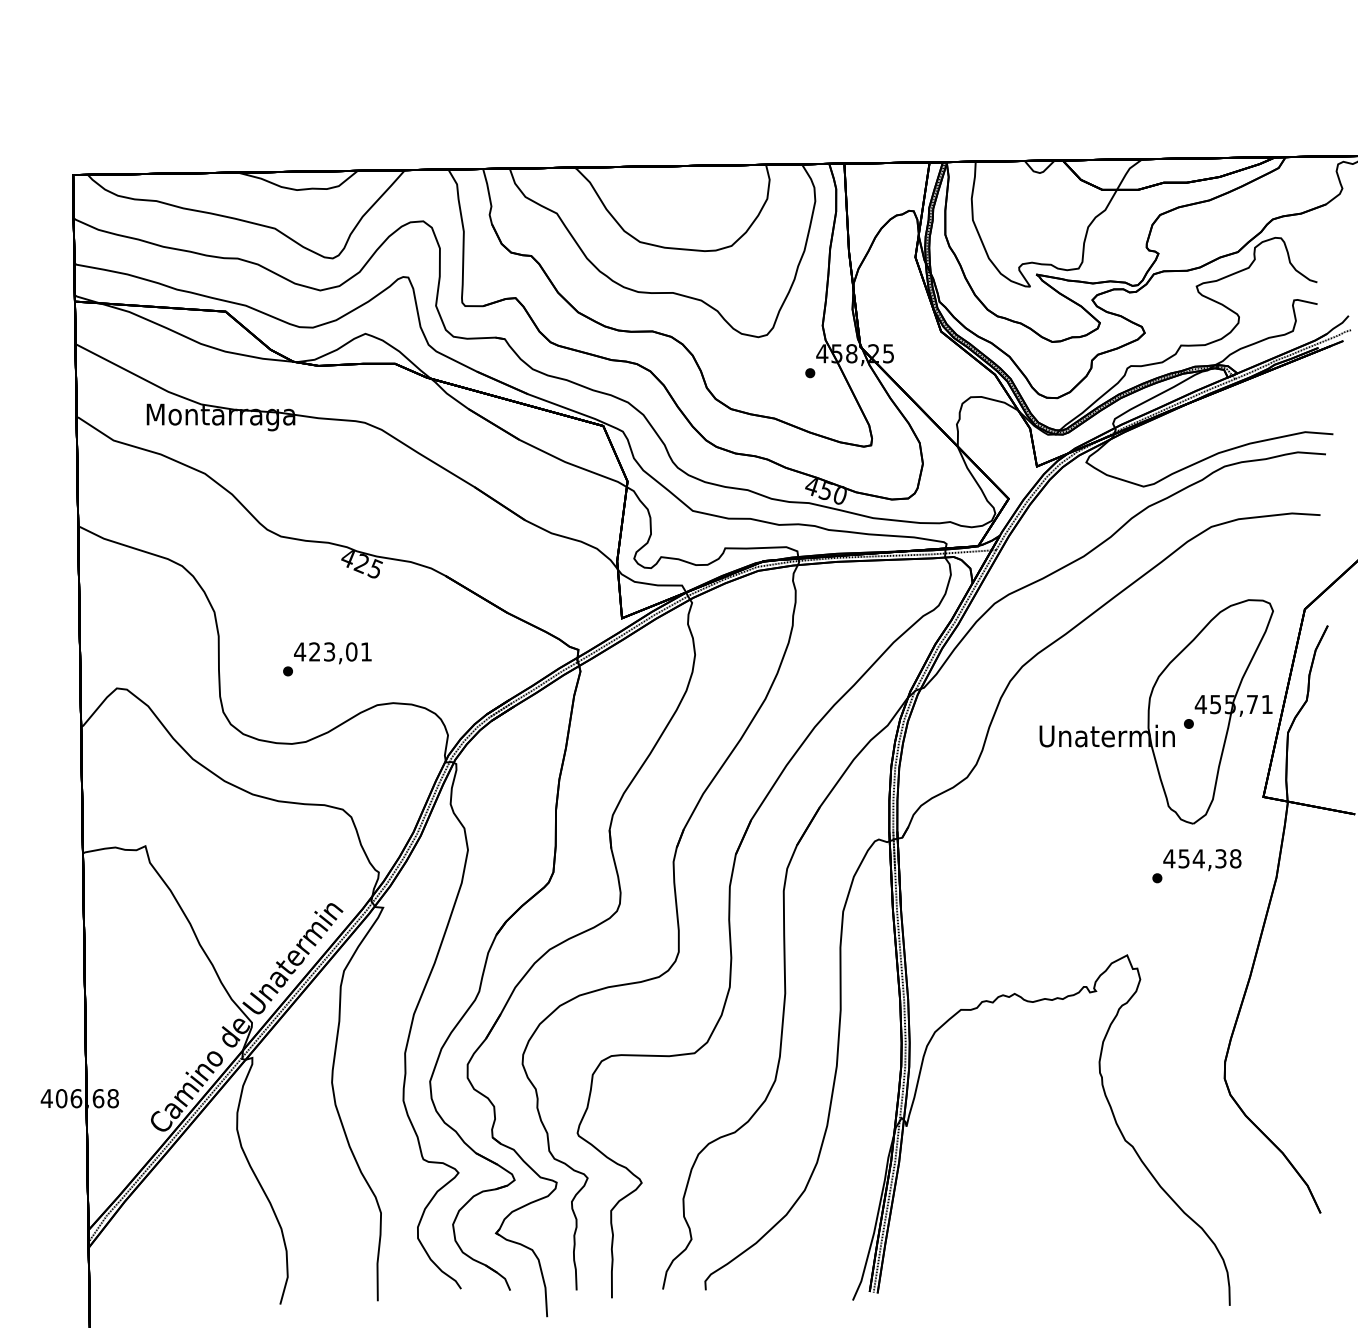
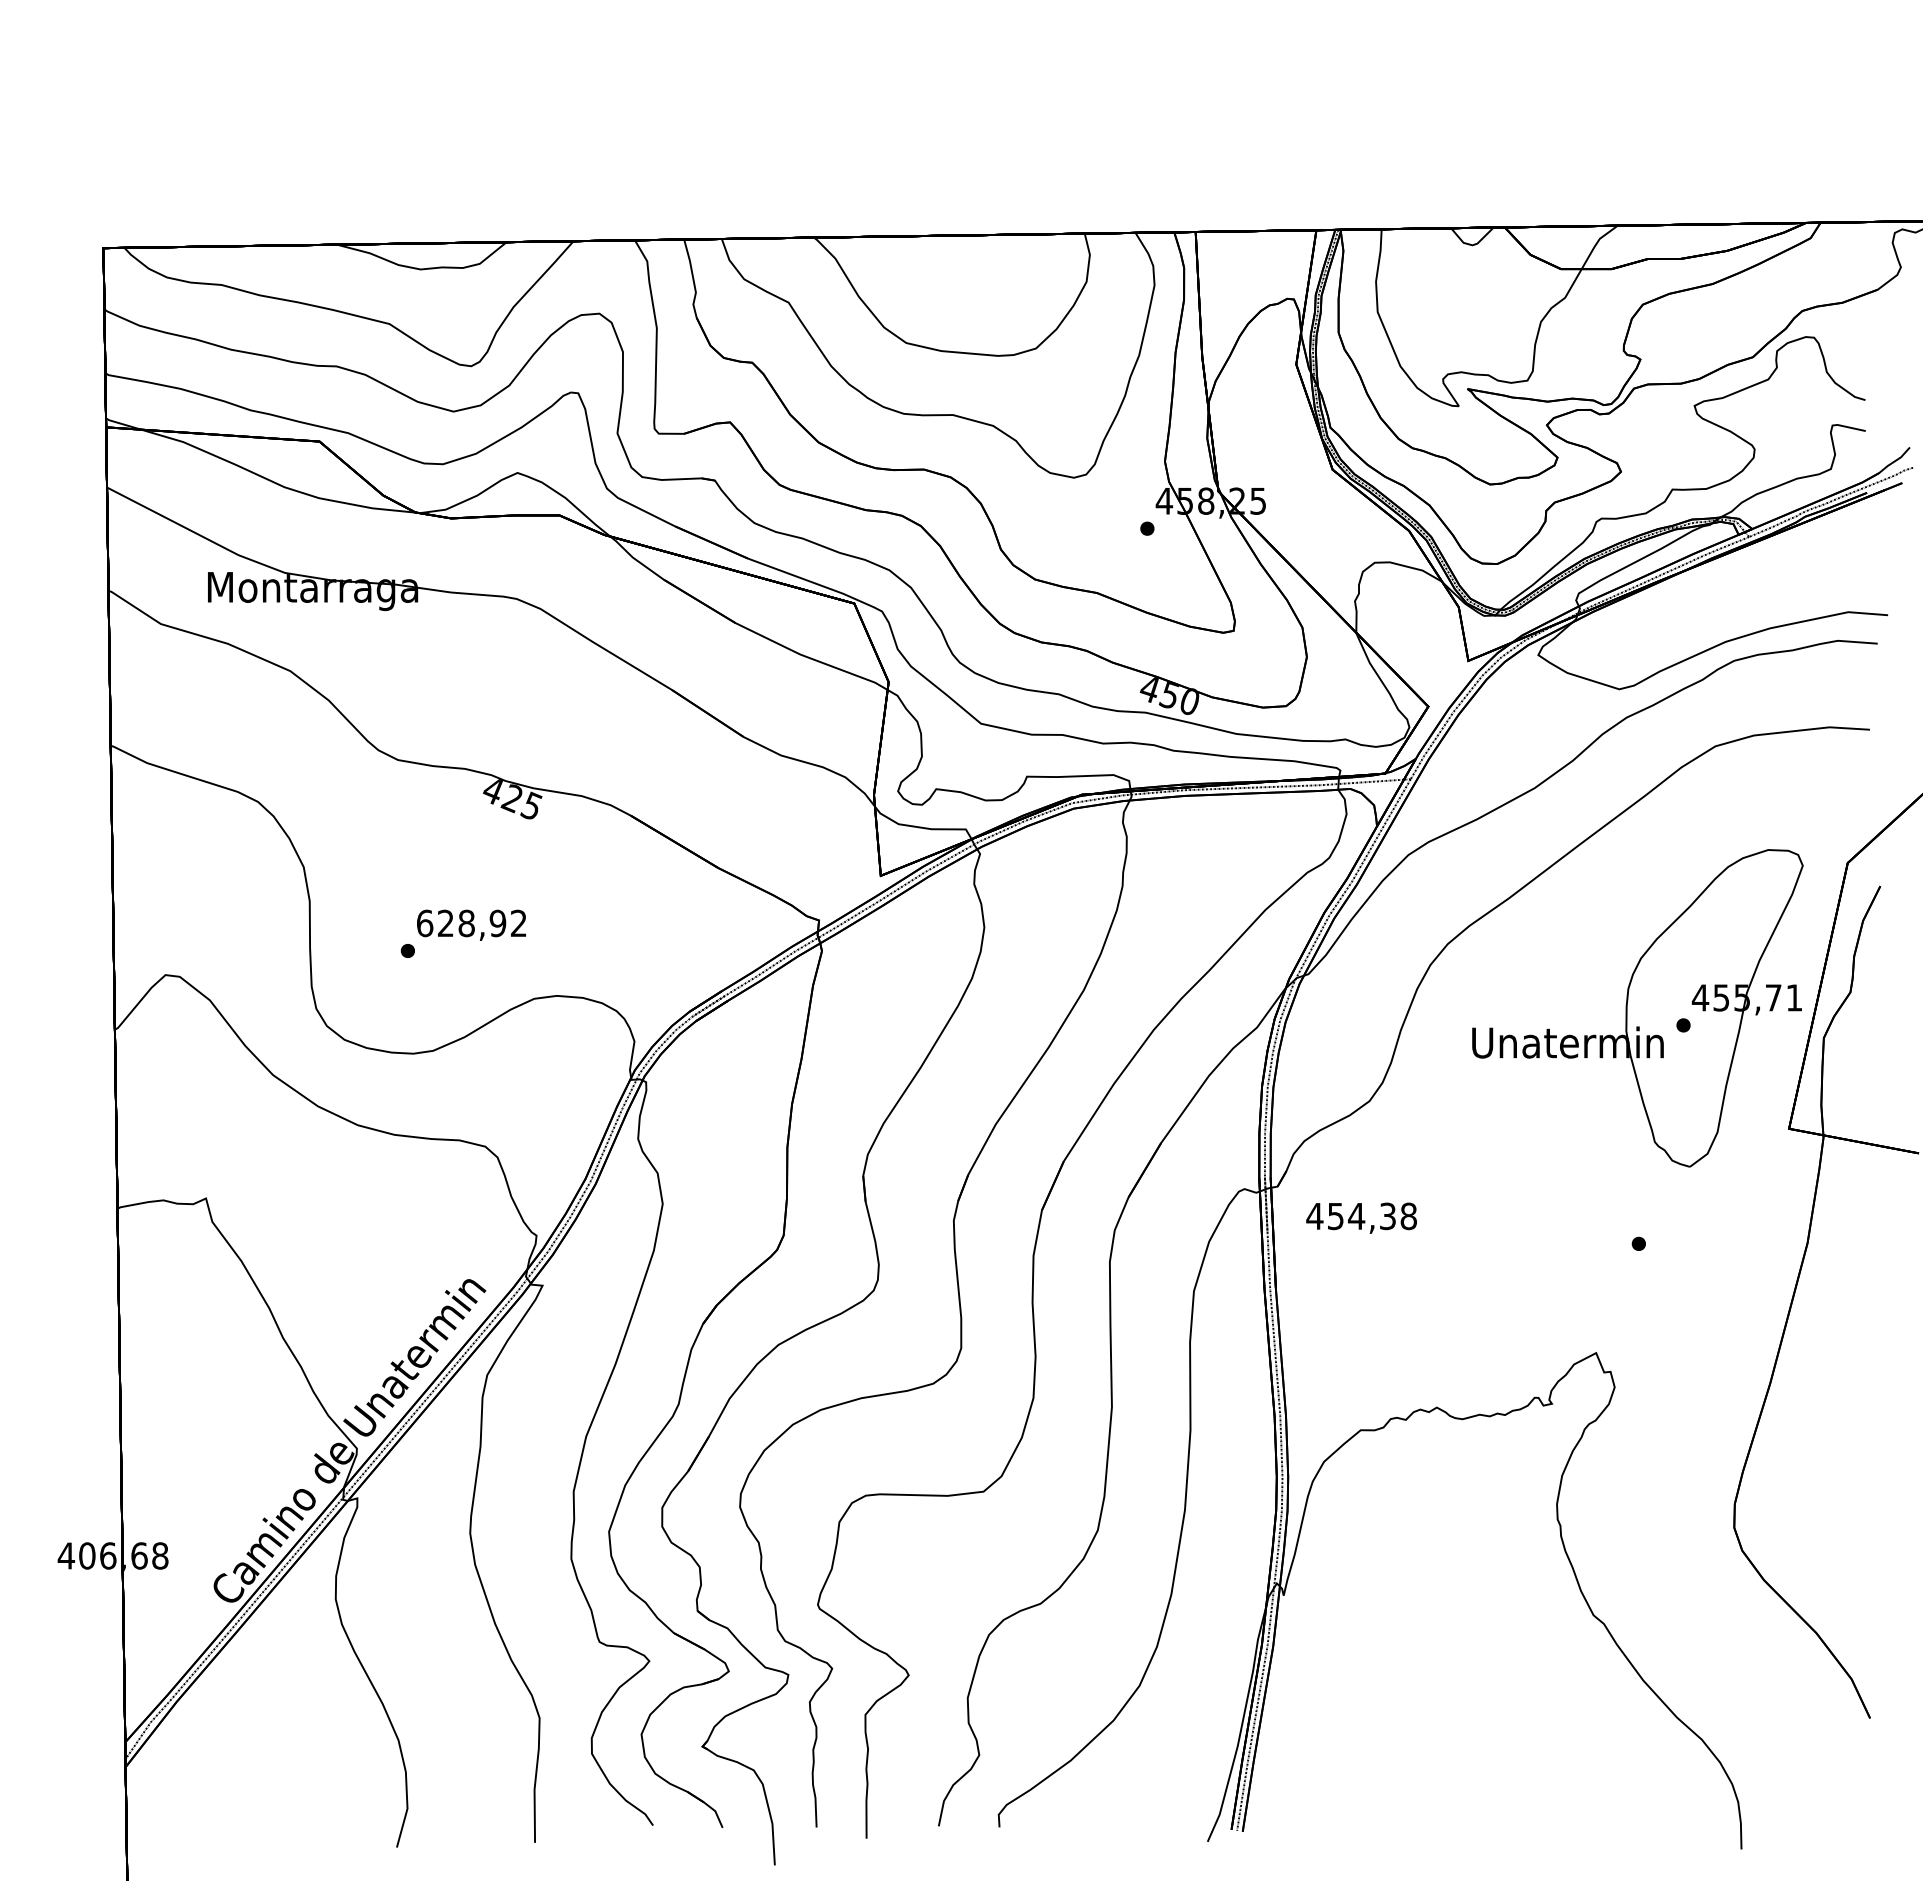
text: (332, 651) -> (471, 923), 423,01 -> 628,92
text: (1202, 859) -> (1361, 1217), moved

